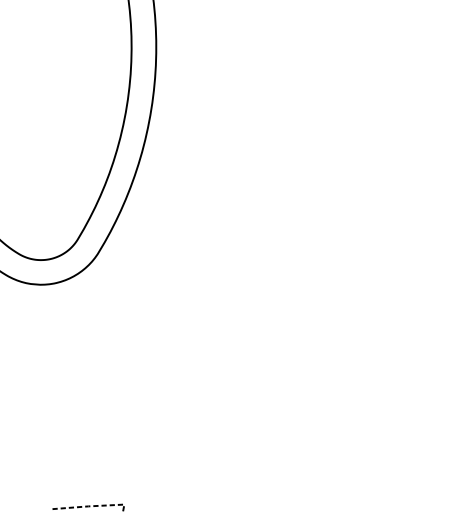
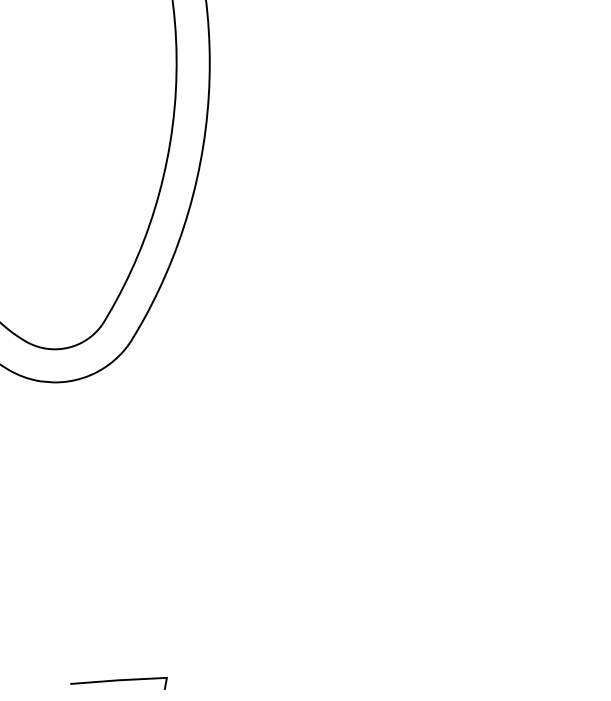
line: (93, 505) -> (125, 679), dashed -> solid

